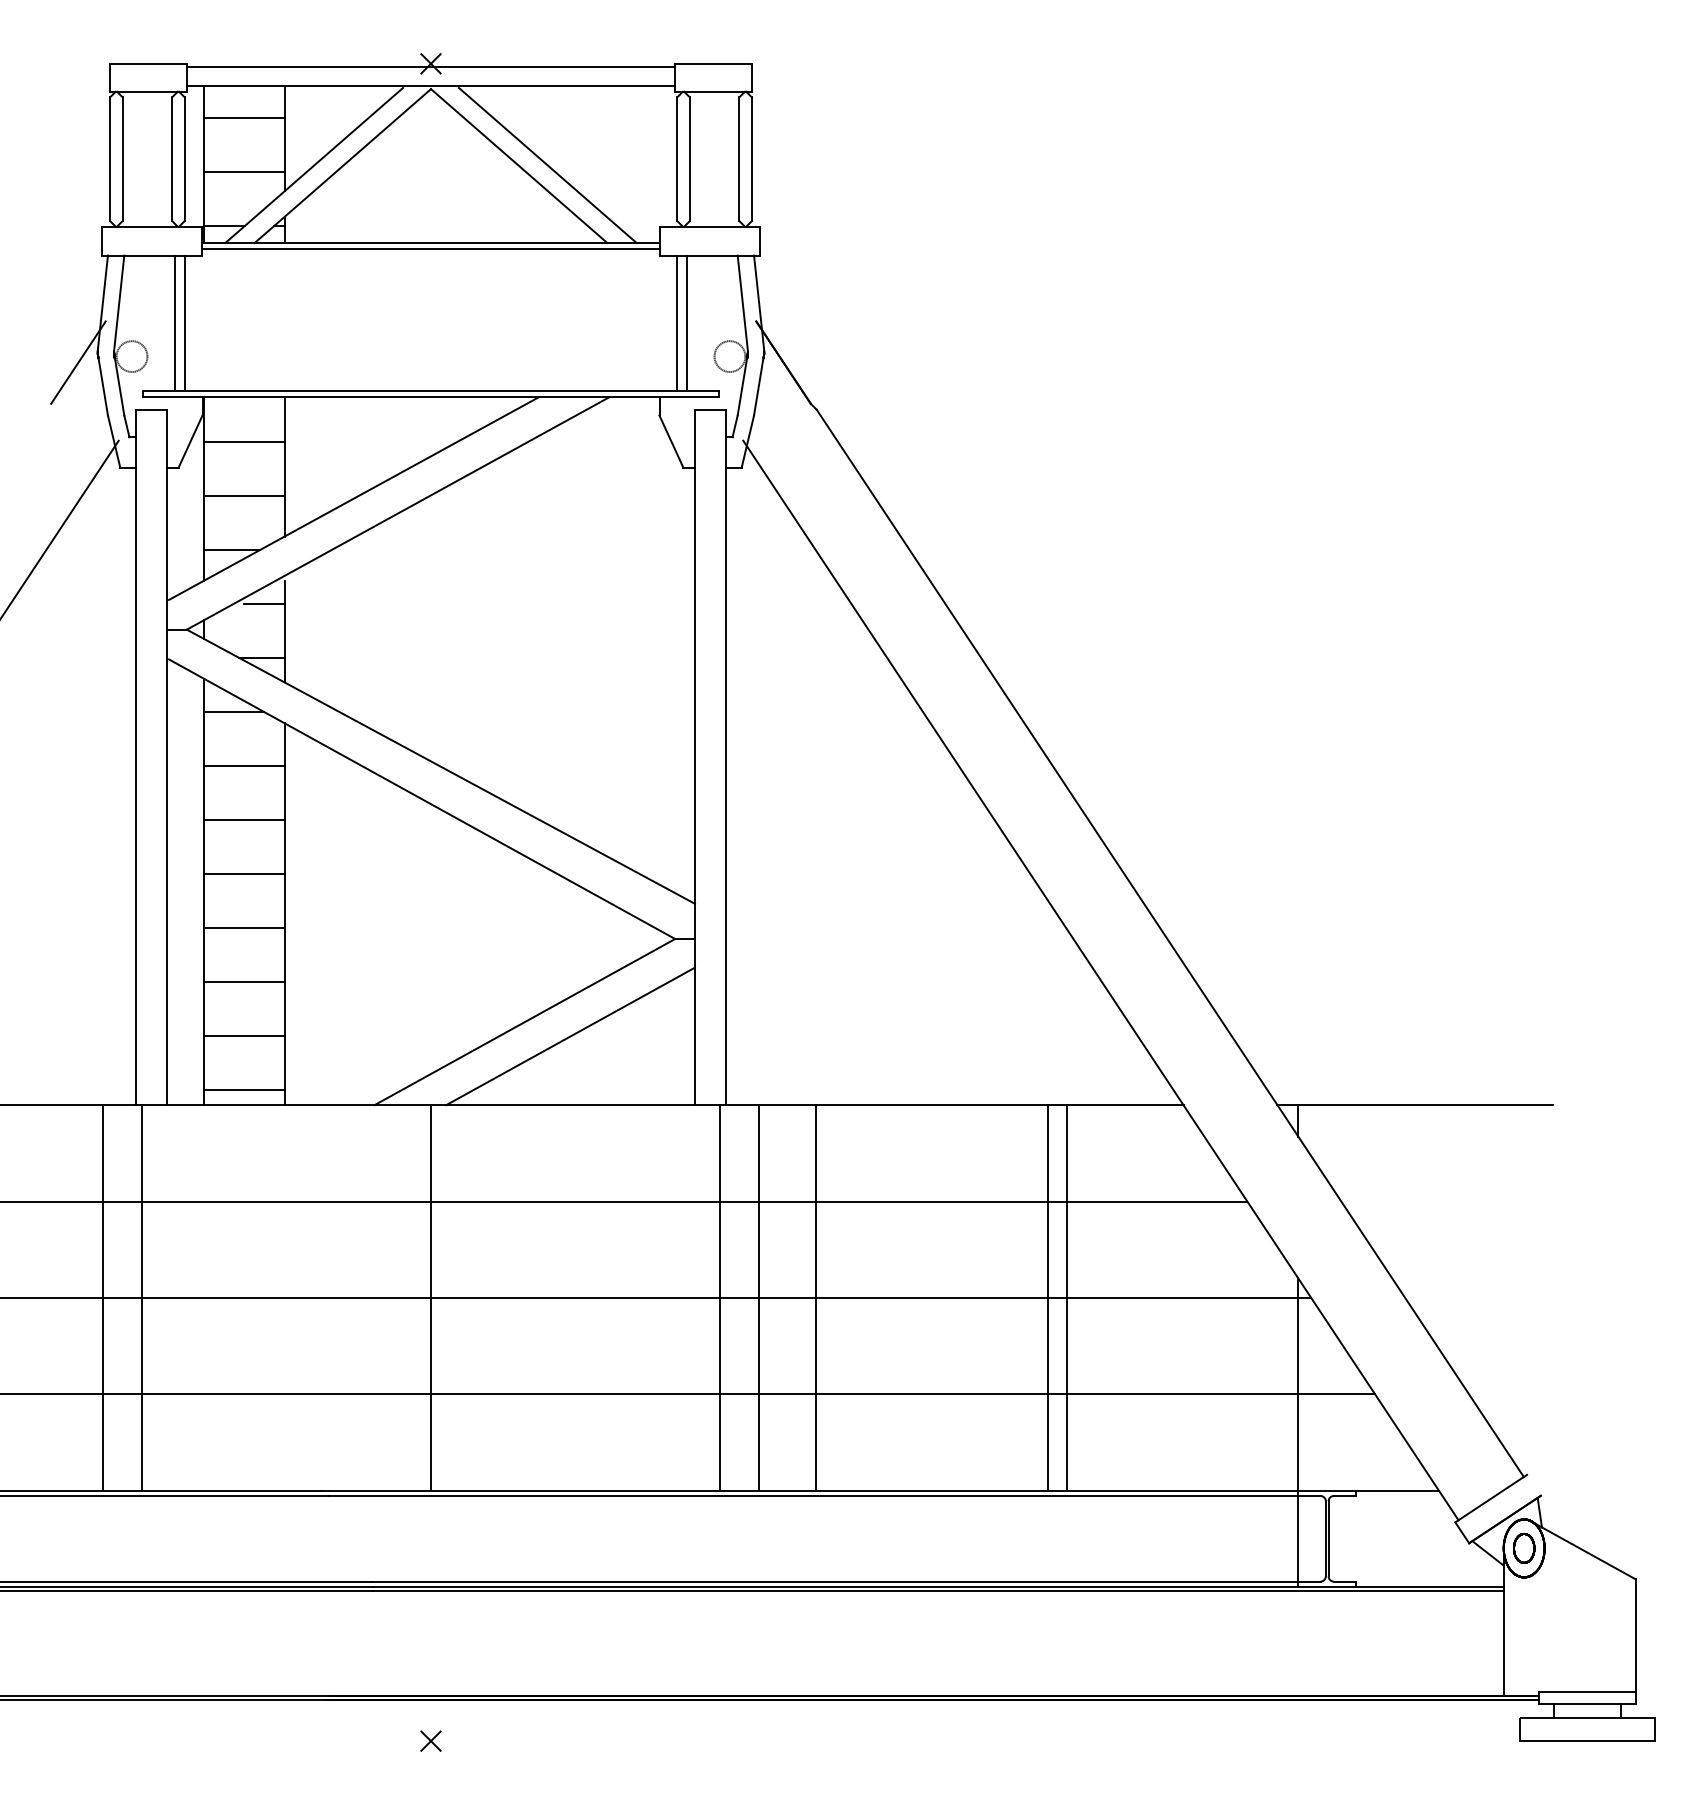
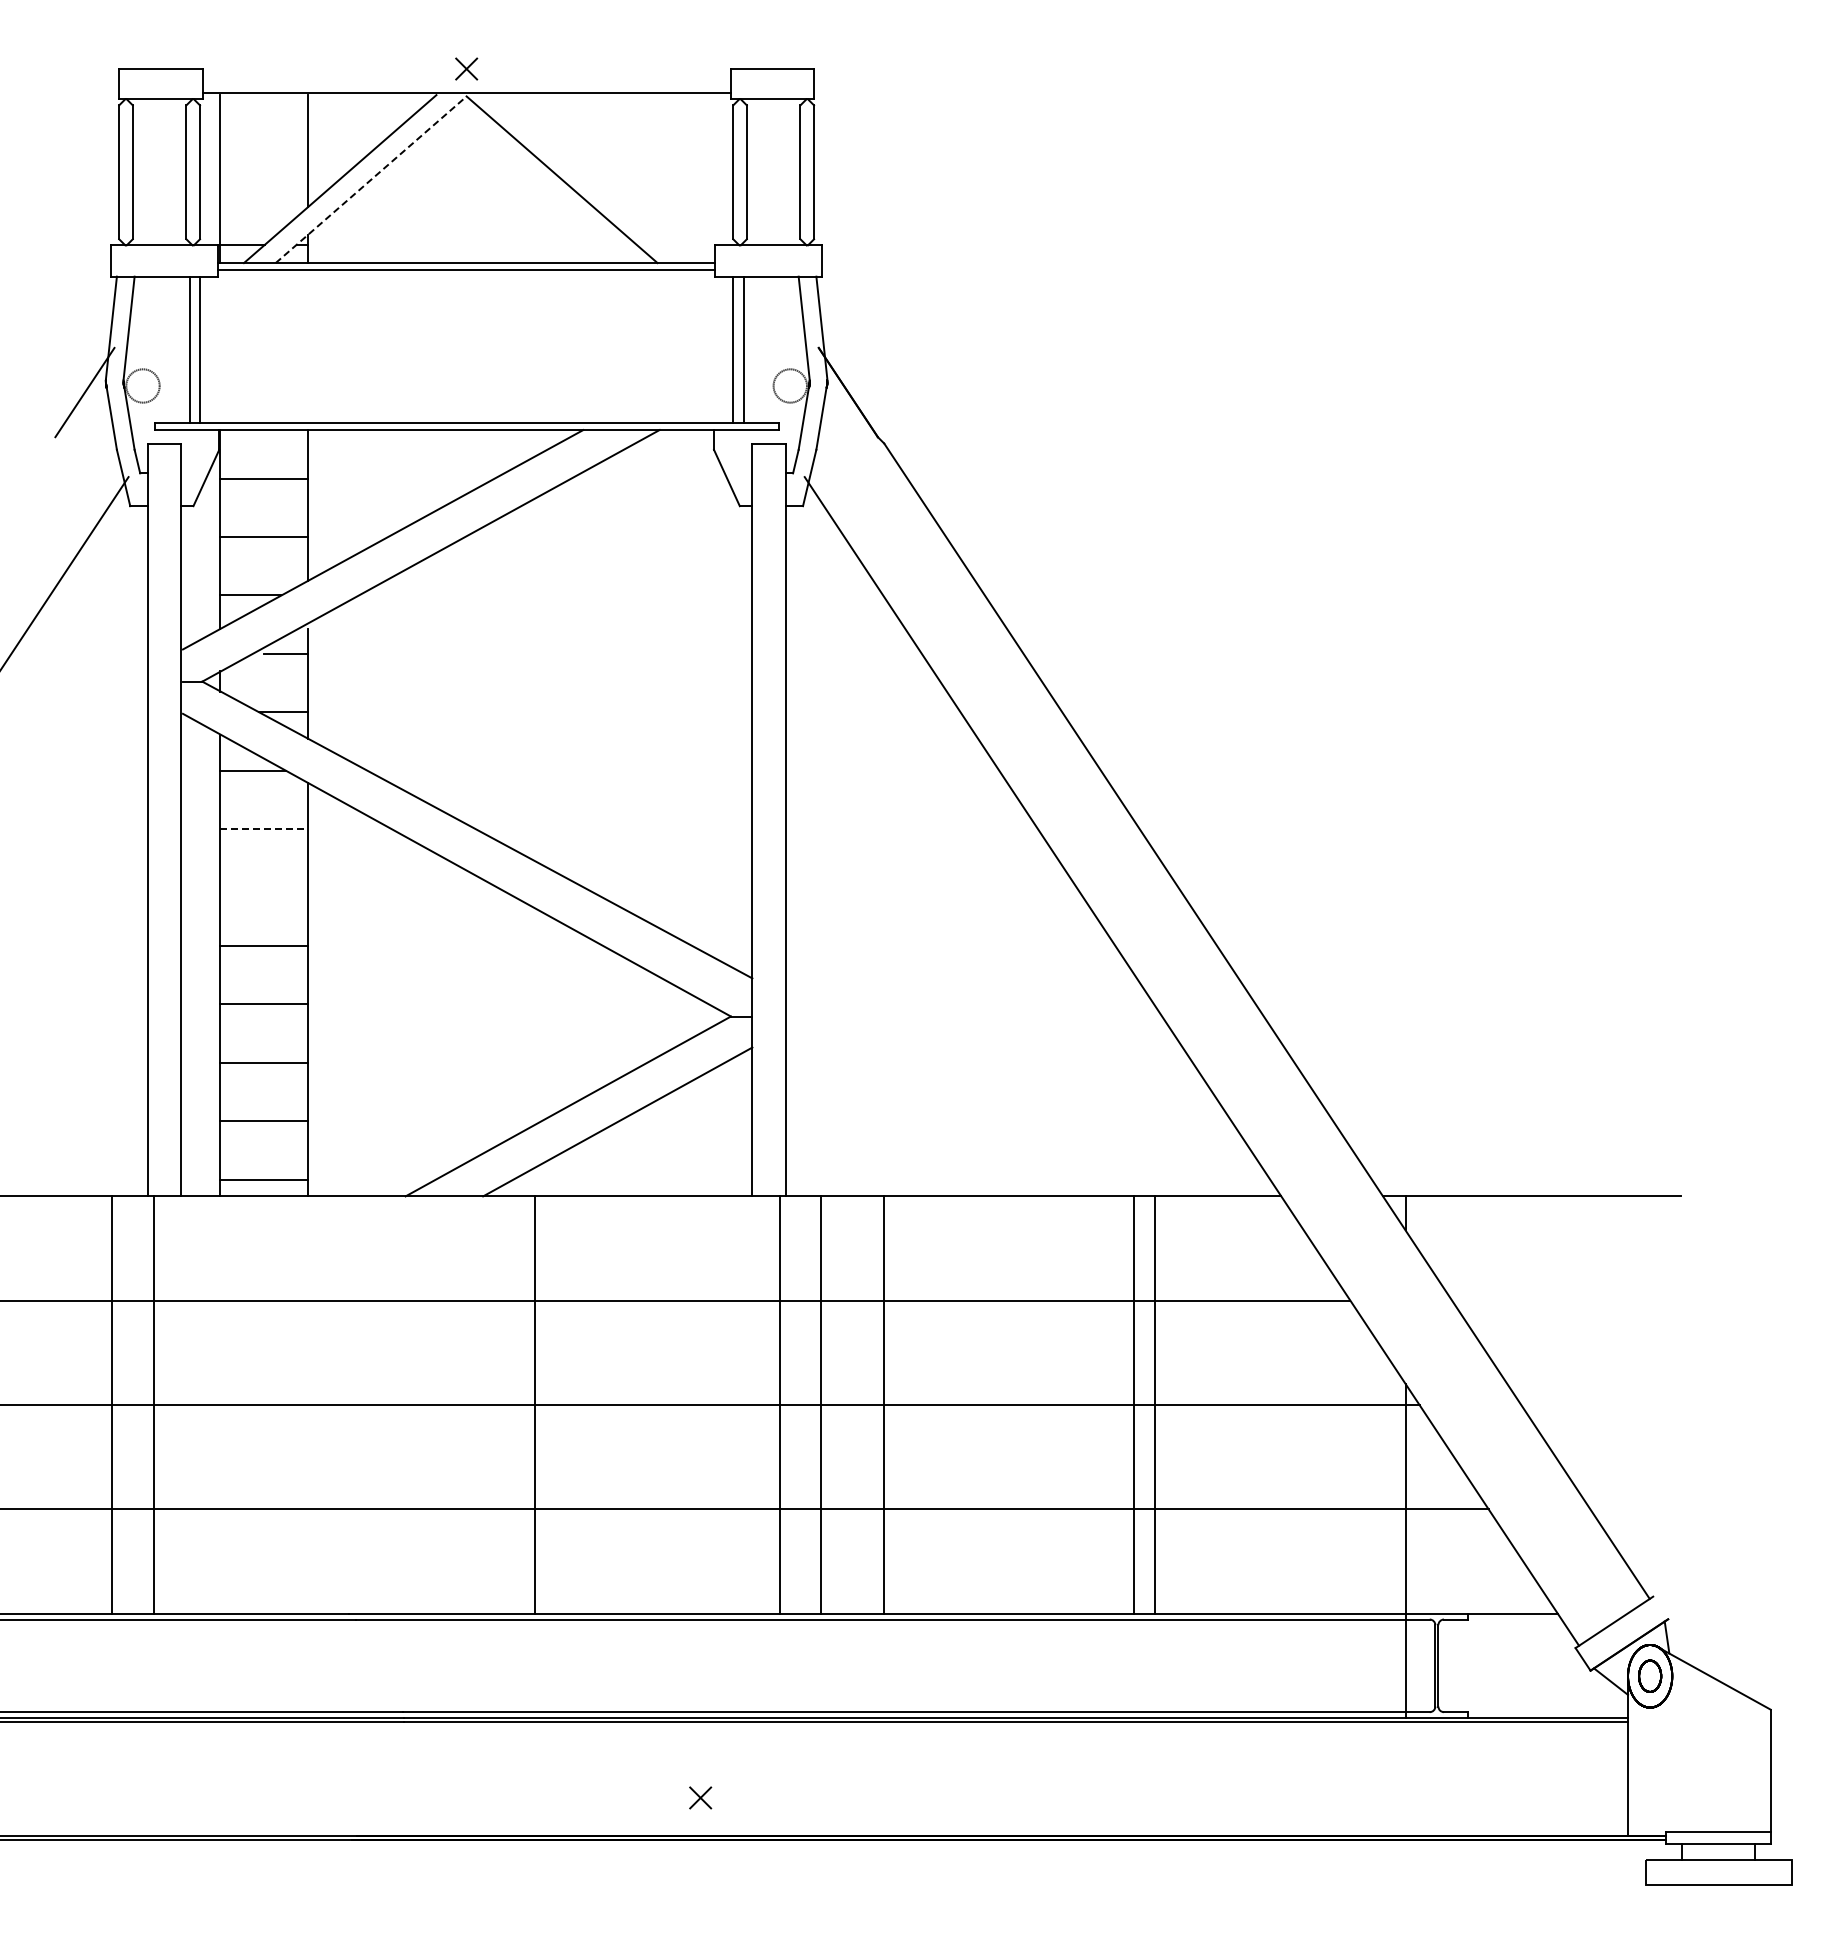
line: (430, 67) -> (466, 72), removed
line: (244, 118) -> (264, 128), removed
line: (343, 165) -> (371, 179), solid -> dashed
line: (547, 165) -> (592, 179), removed
line: (244, 172) -> (264, 186), removed
line: (244, 766) -> (264, 829), solid -> dashed
line: (244, 819) -> (264, 887), removed
line: (430, 1297) -> (534, 1404), moved
part: (430, 1740) -> (700, 1797), moved

